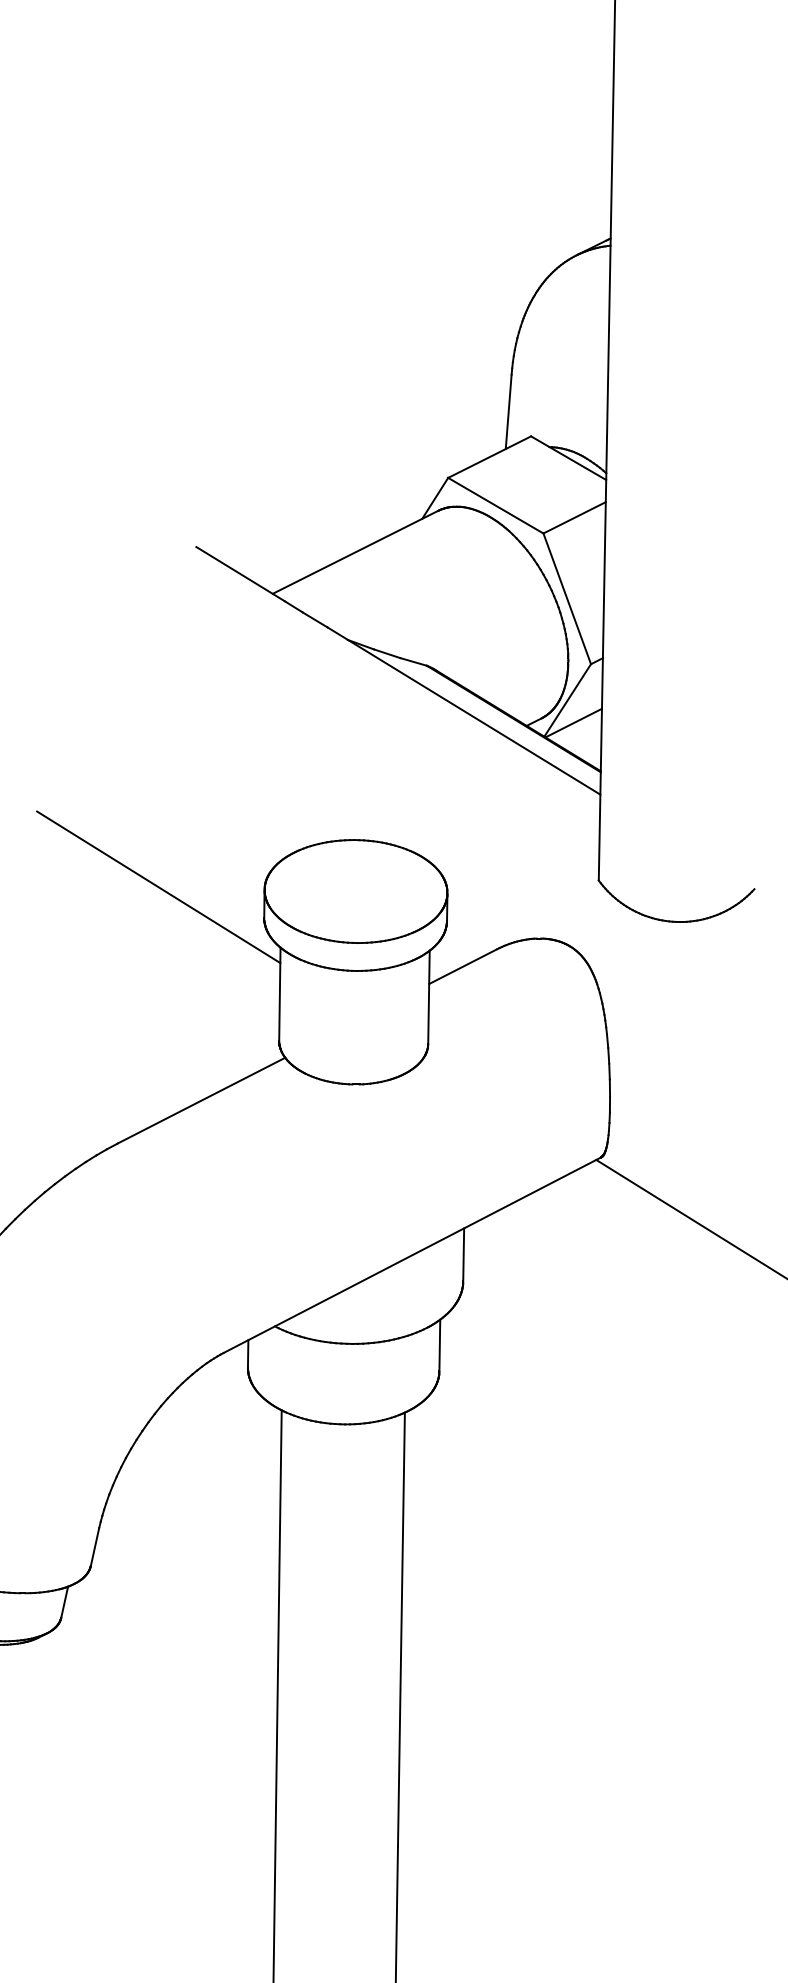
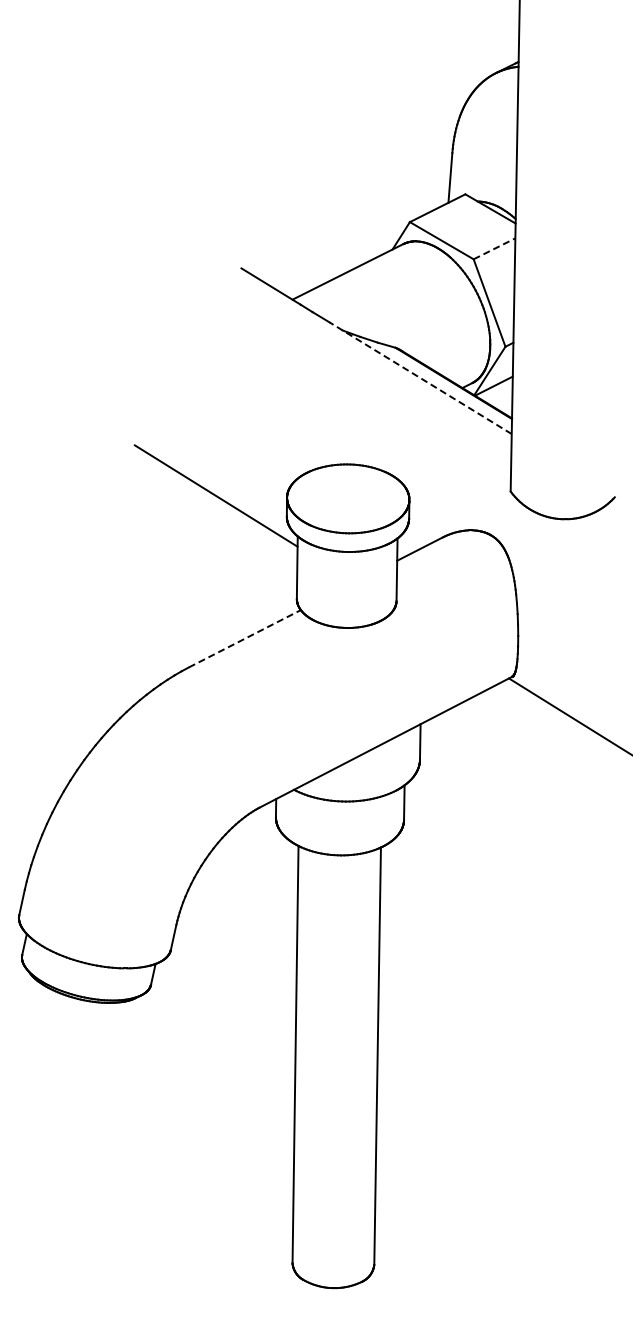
line: (574, 517) -> (494, 248), solid -> dashed
line: (464, 711) -> (420, 378), solid -> dashed
line: (200, 1100) -> (244, 638), solid -> dashed

